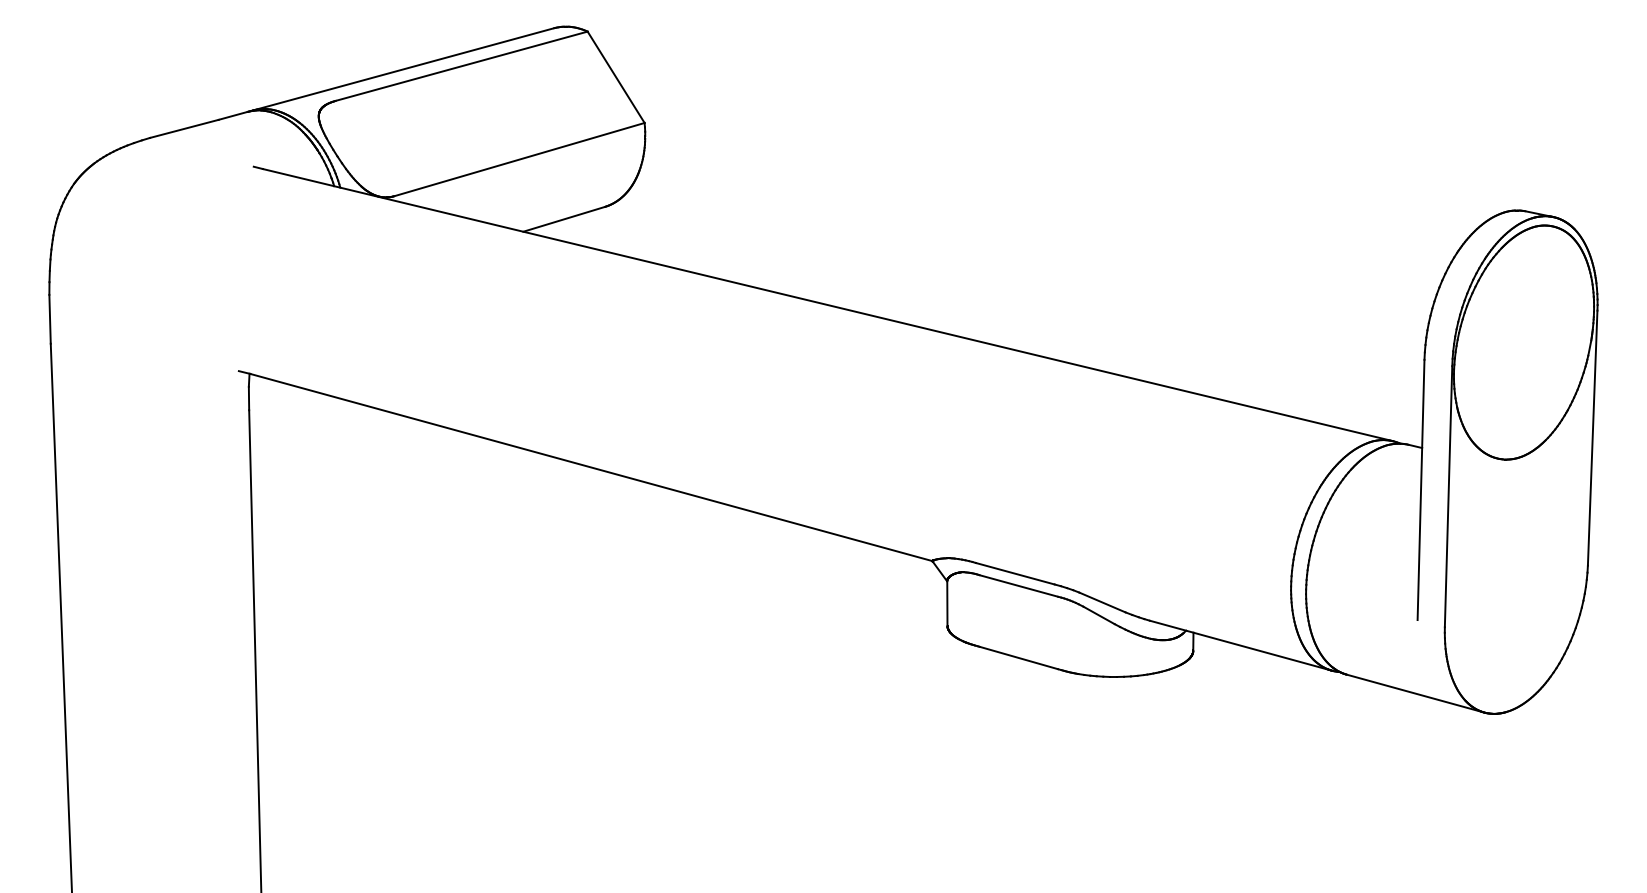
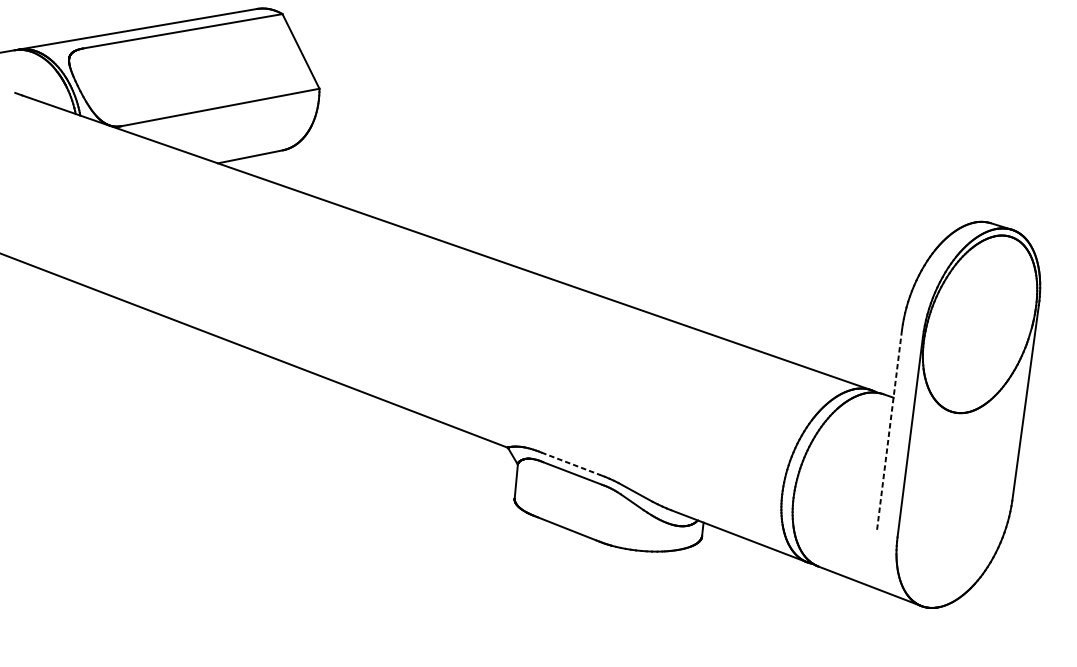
line: (1421, 489) -> (889, 429), solid -> dashed
line: (1015, 573) -> (571, 463), solid -> dashed

